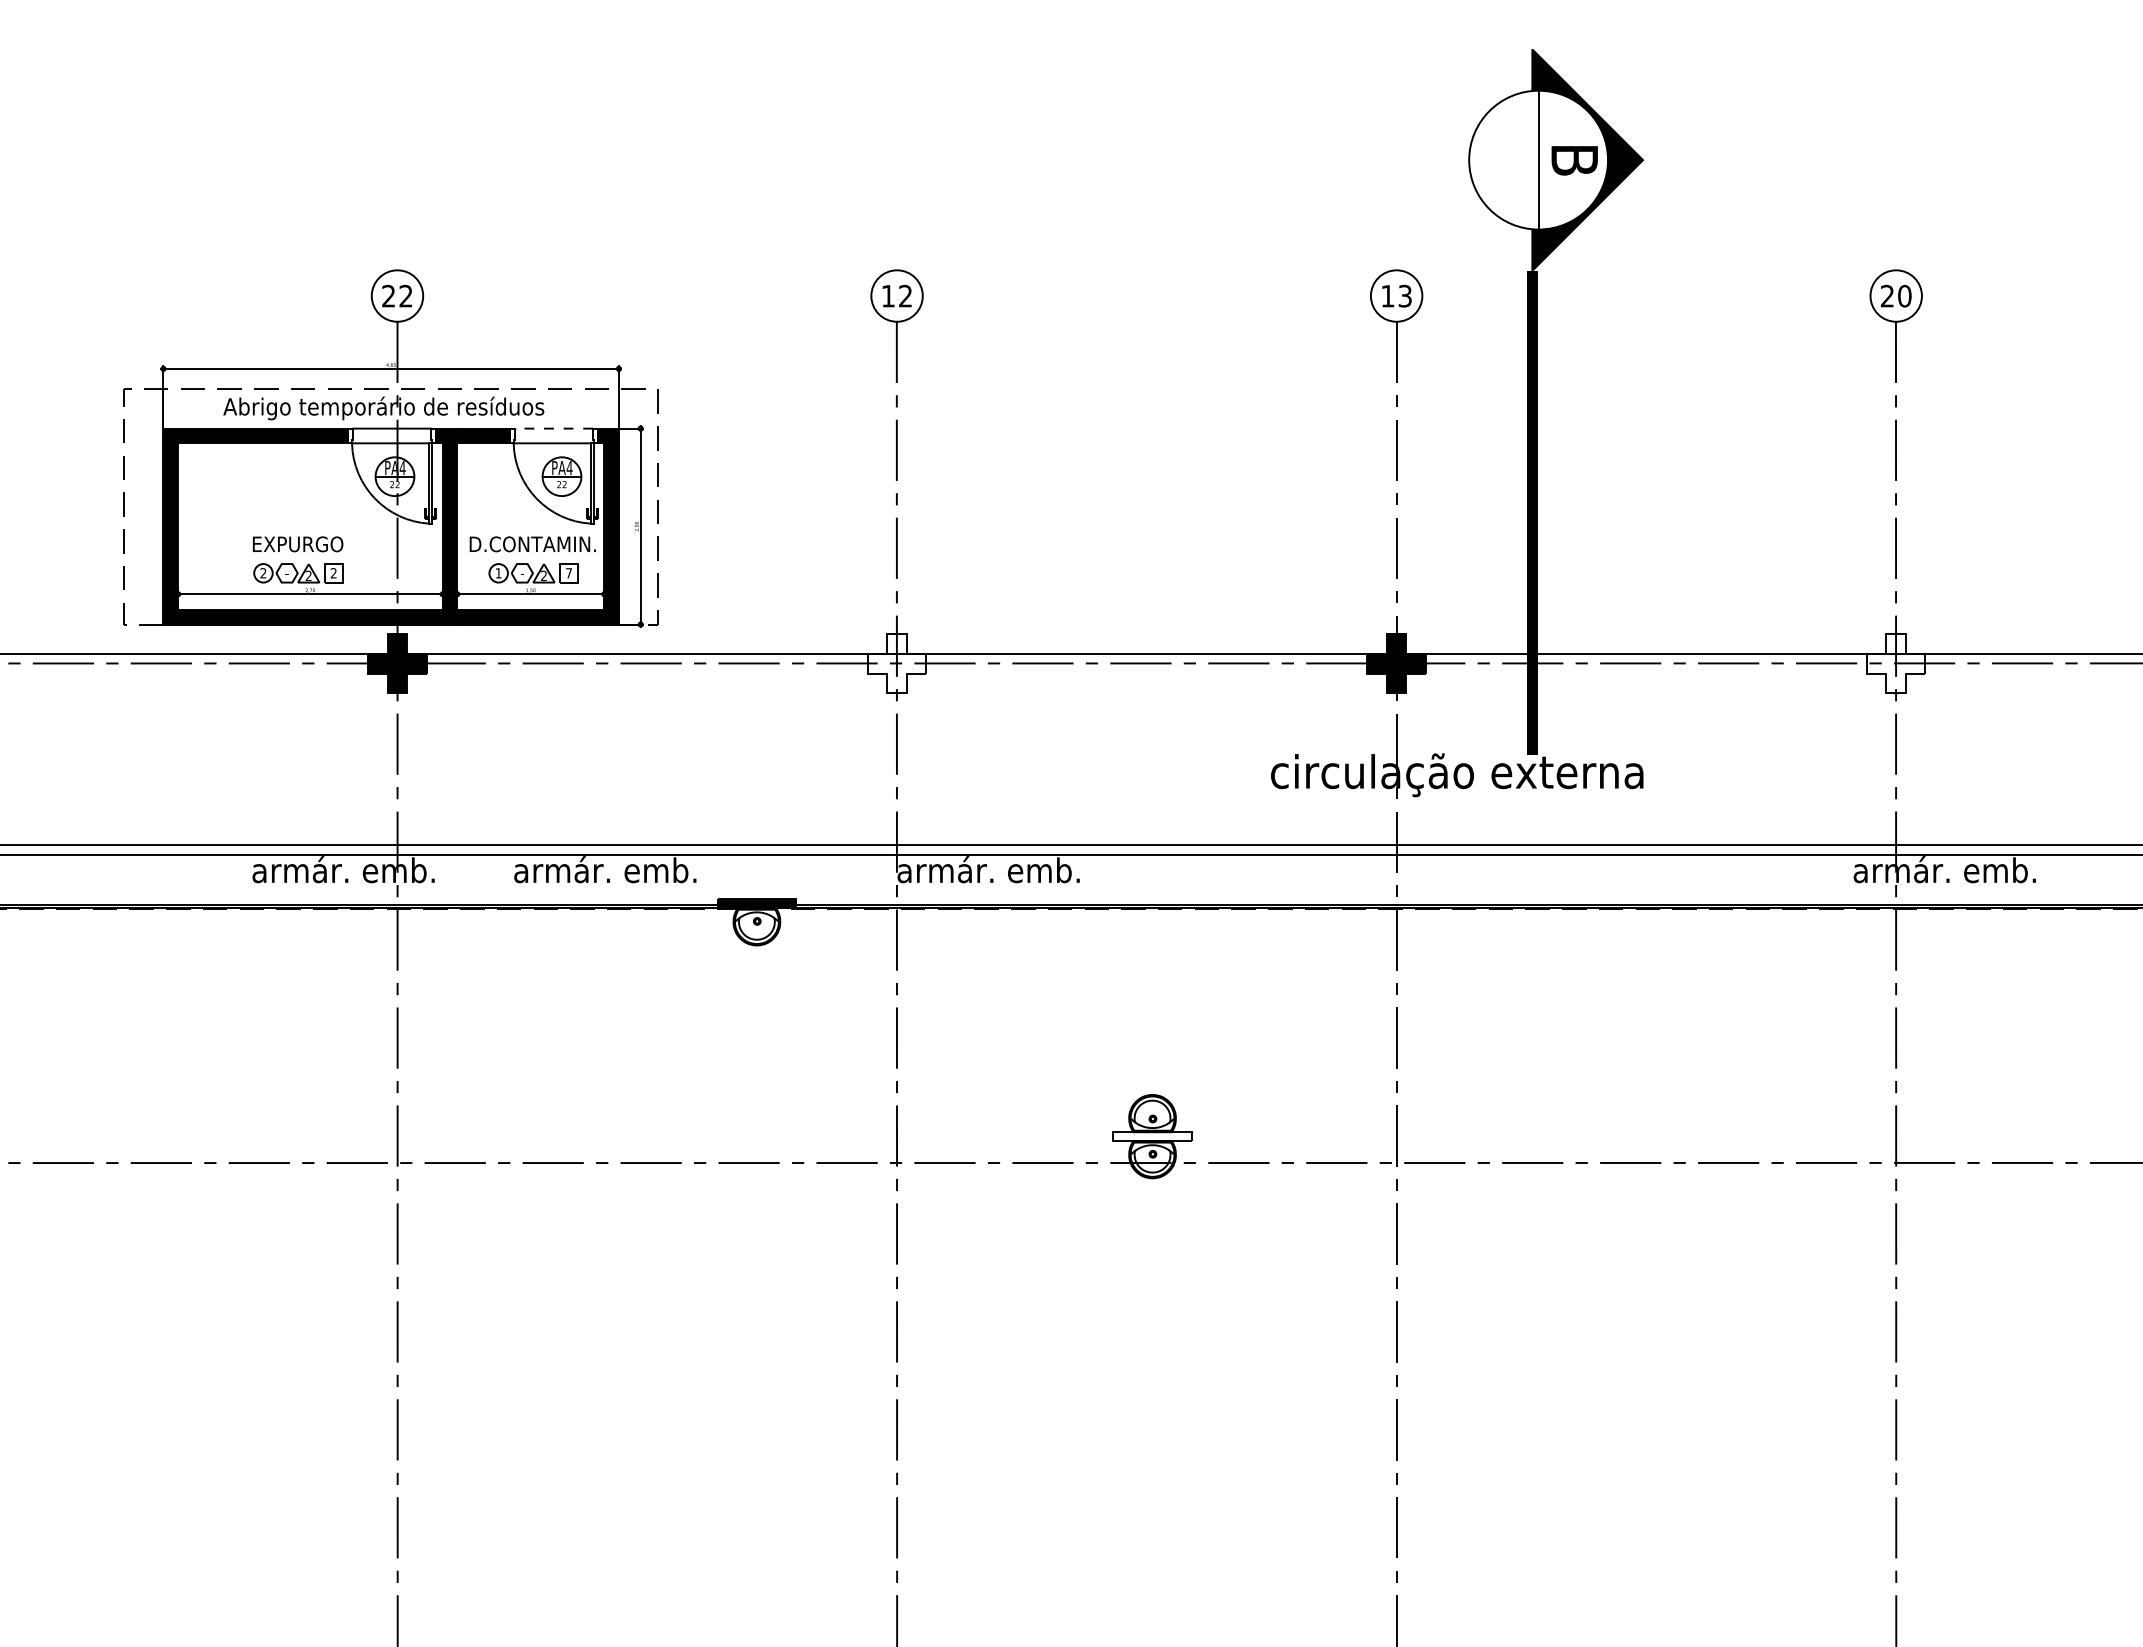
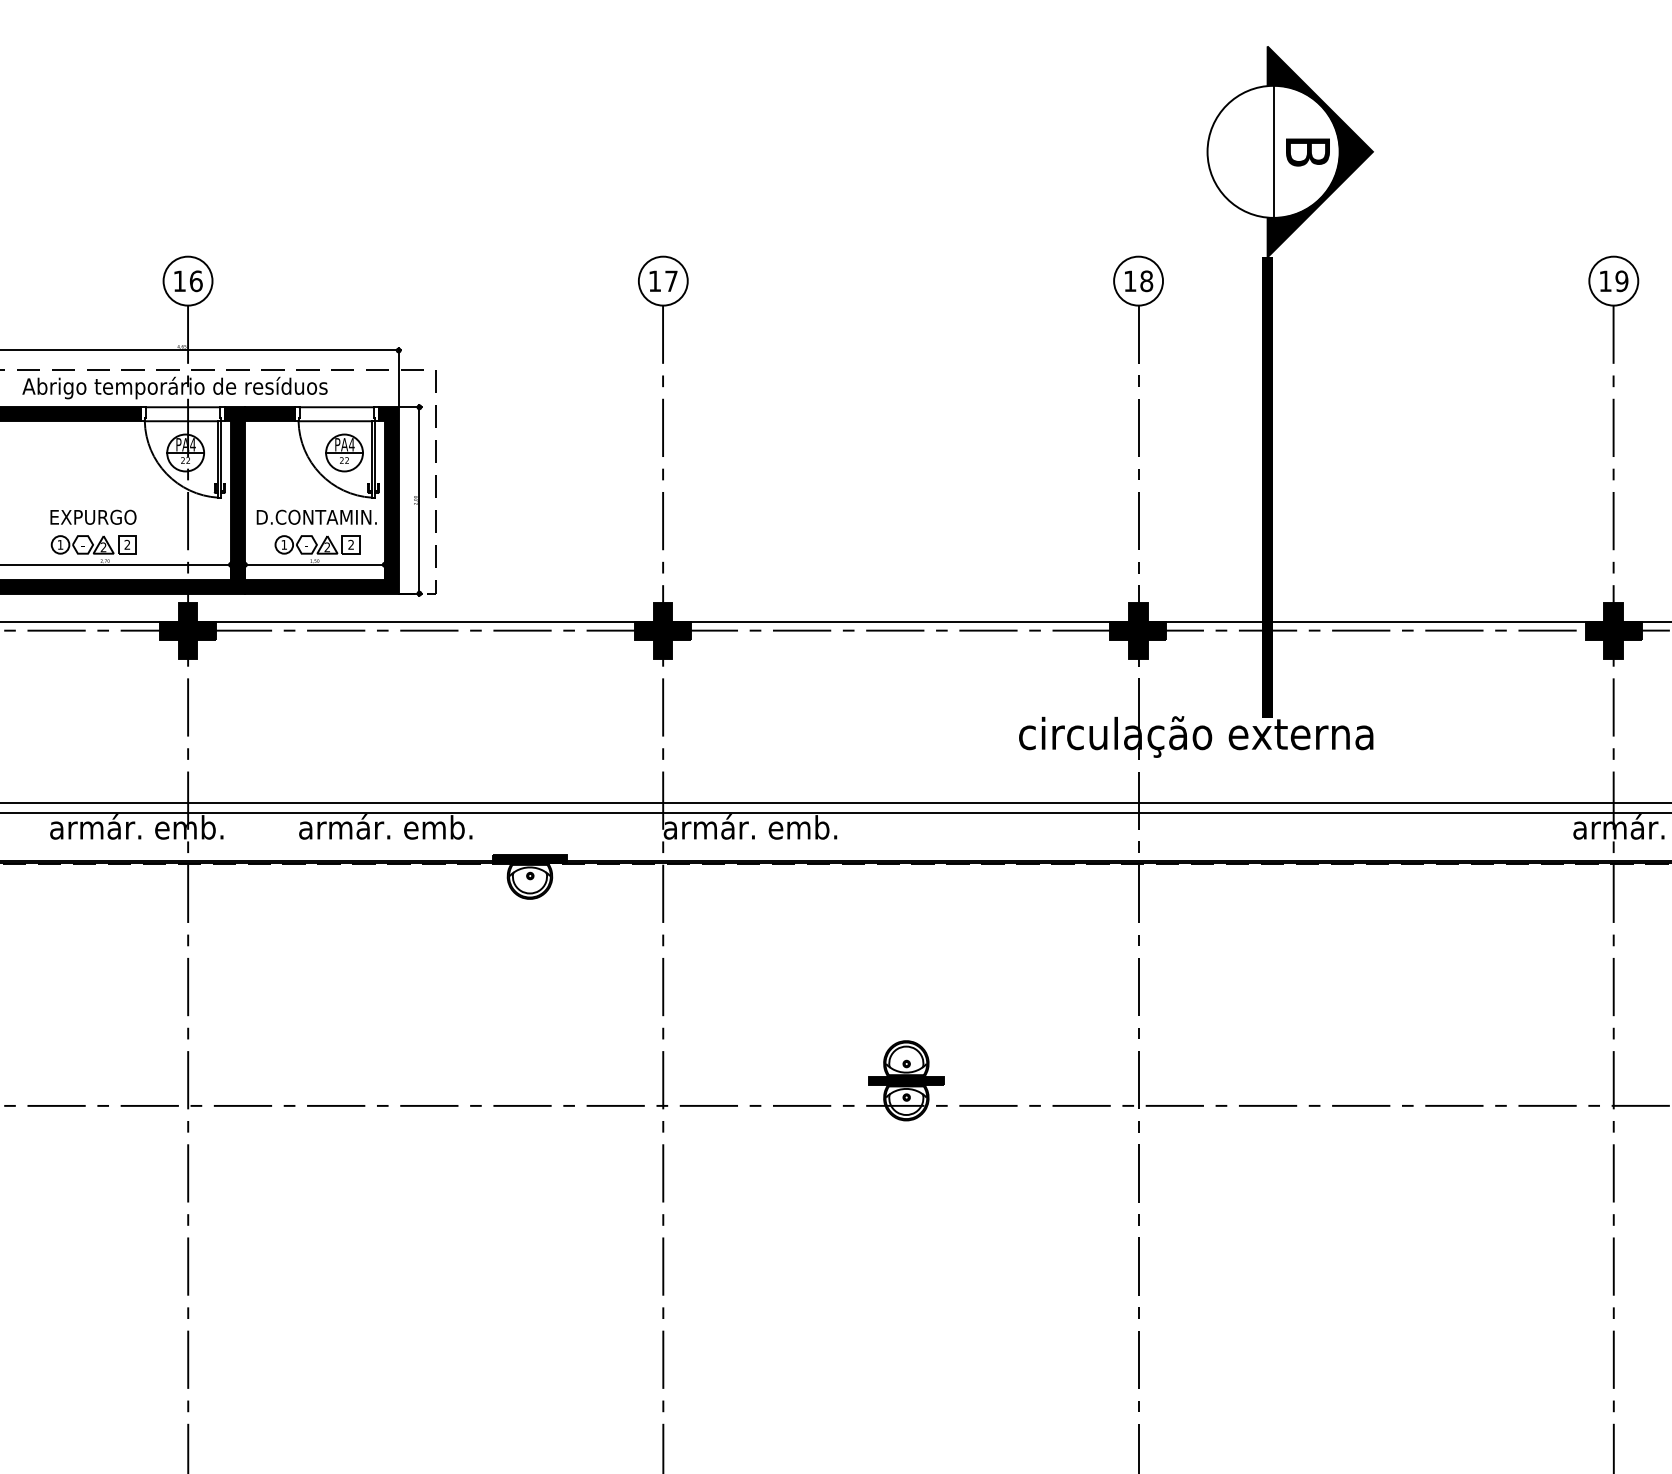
text: (397, 295) -> (188, 280), 22 -> 16
text: (905, 295) -> (671, 280), 12 -> 17
text: (1404, 295) -> (1146, 280), 13 -> 18
text: (1896, 295) -> (1614, 280), 20 -> 19
line: (553, 428) -> (336, 407), dashed -> solid
text: (263, 573) -> (60, 545), 2 -> 1
text: (568, 573) -> (350, 545), 7 -> 2
fill: (896, 663) -> (662, 630), added
fill: (1895, 663) -> (1613, 630), added
fill: (1152, 1136) -> (906, 1080), added

